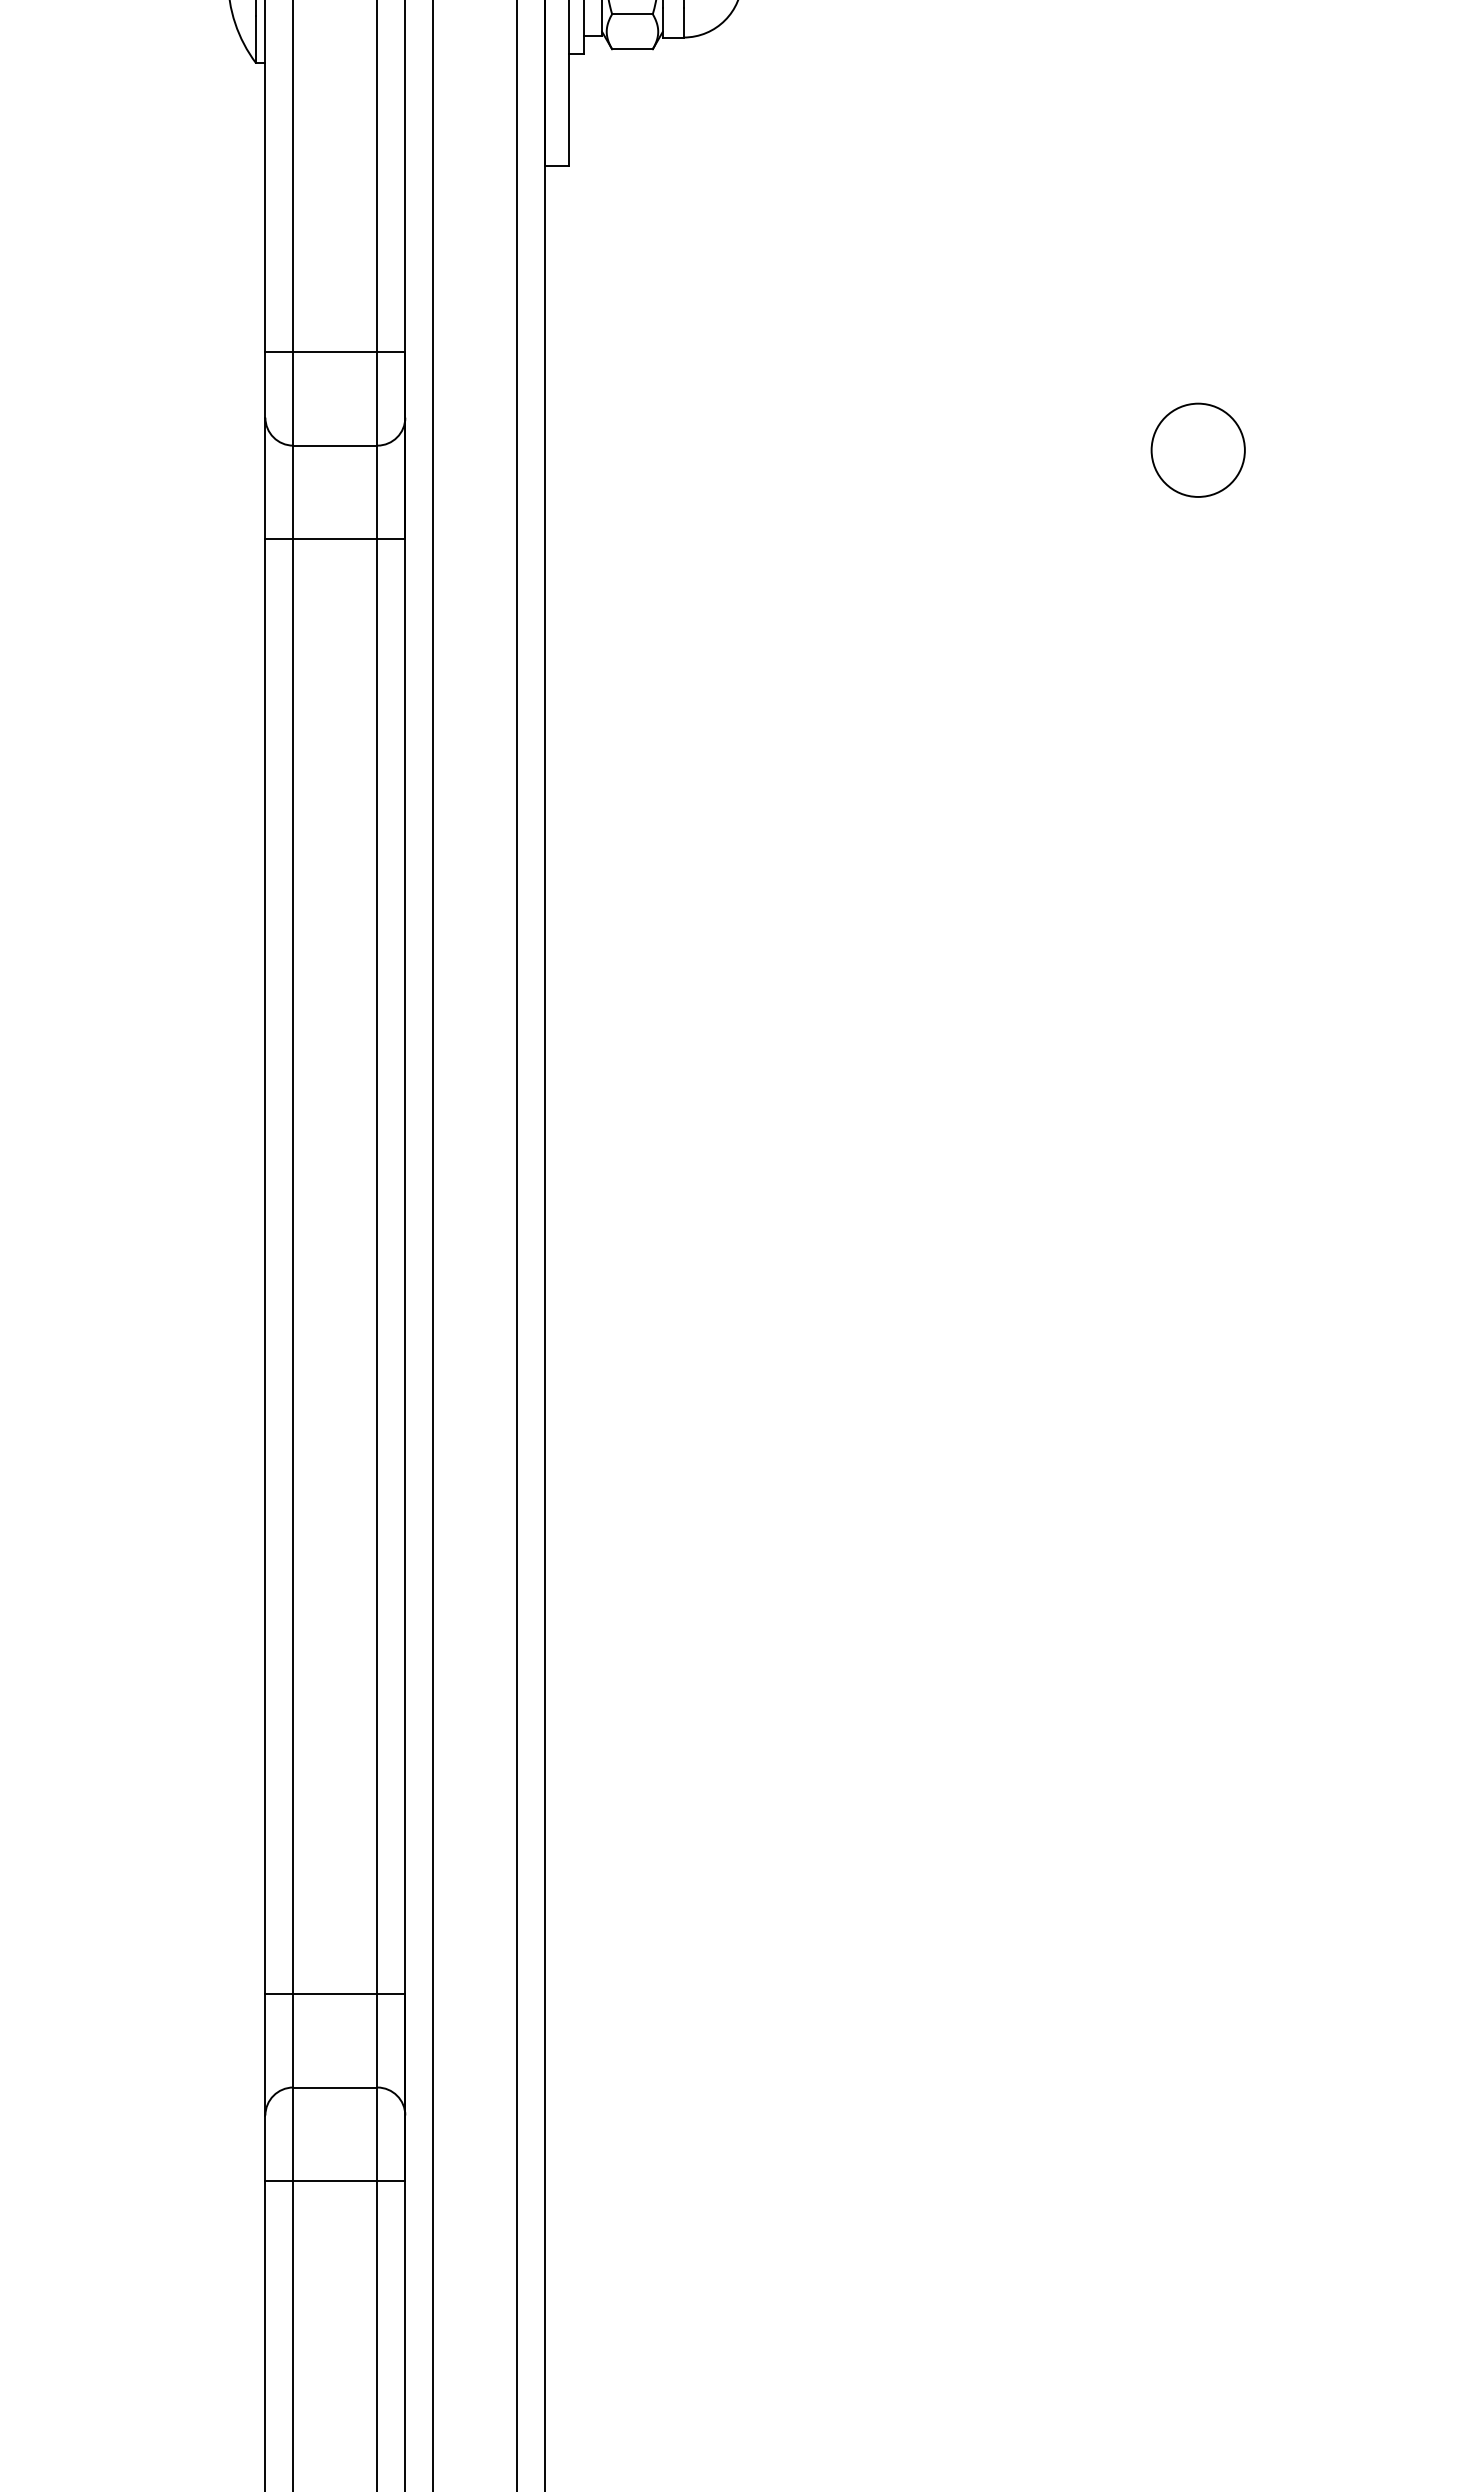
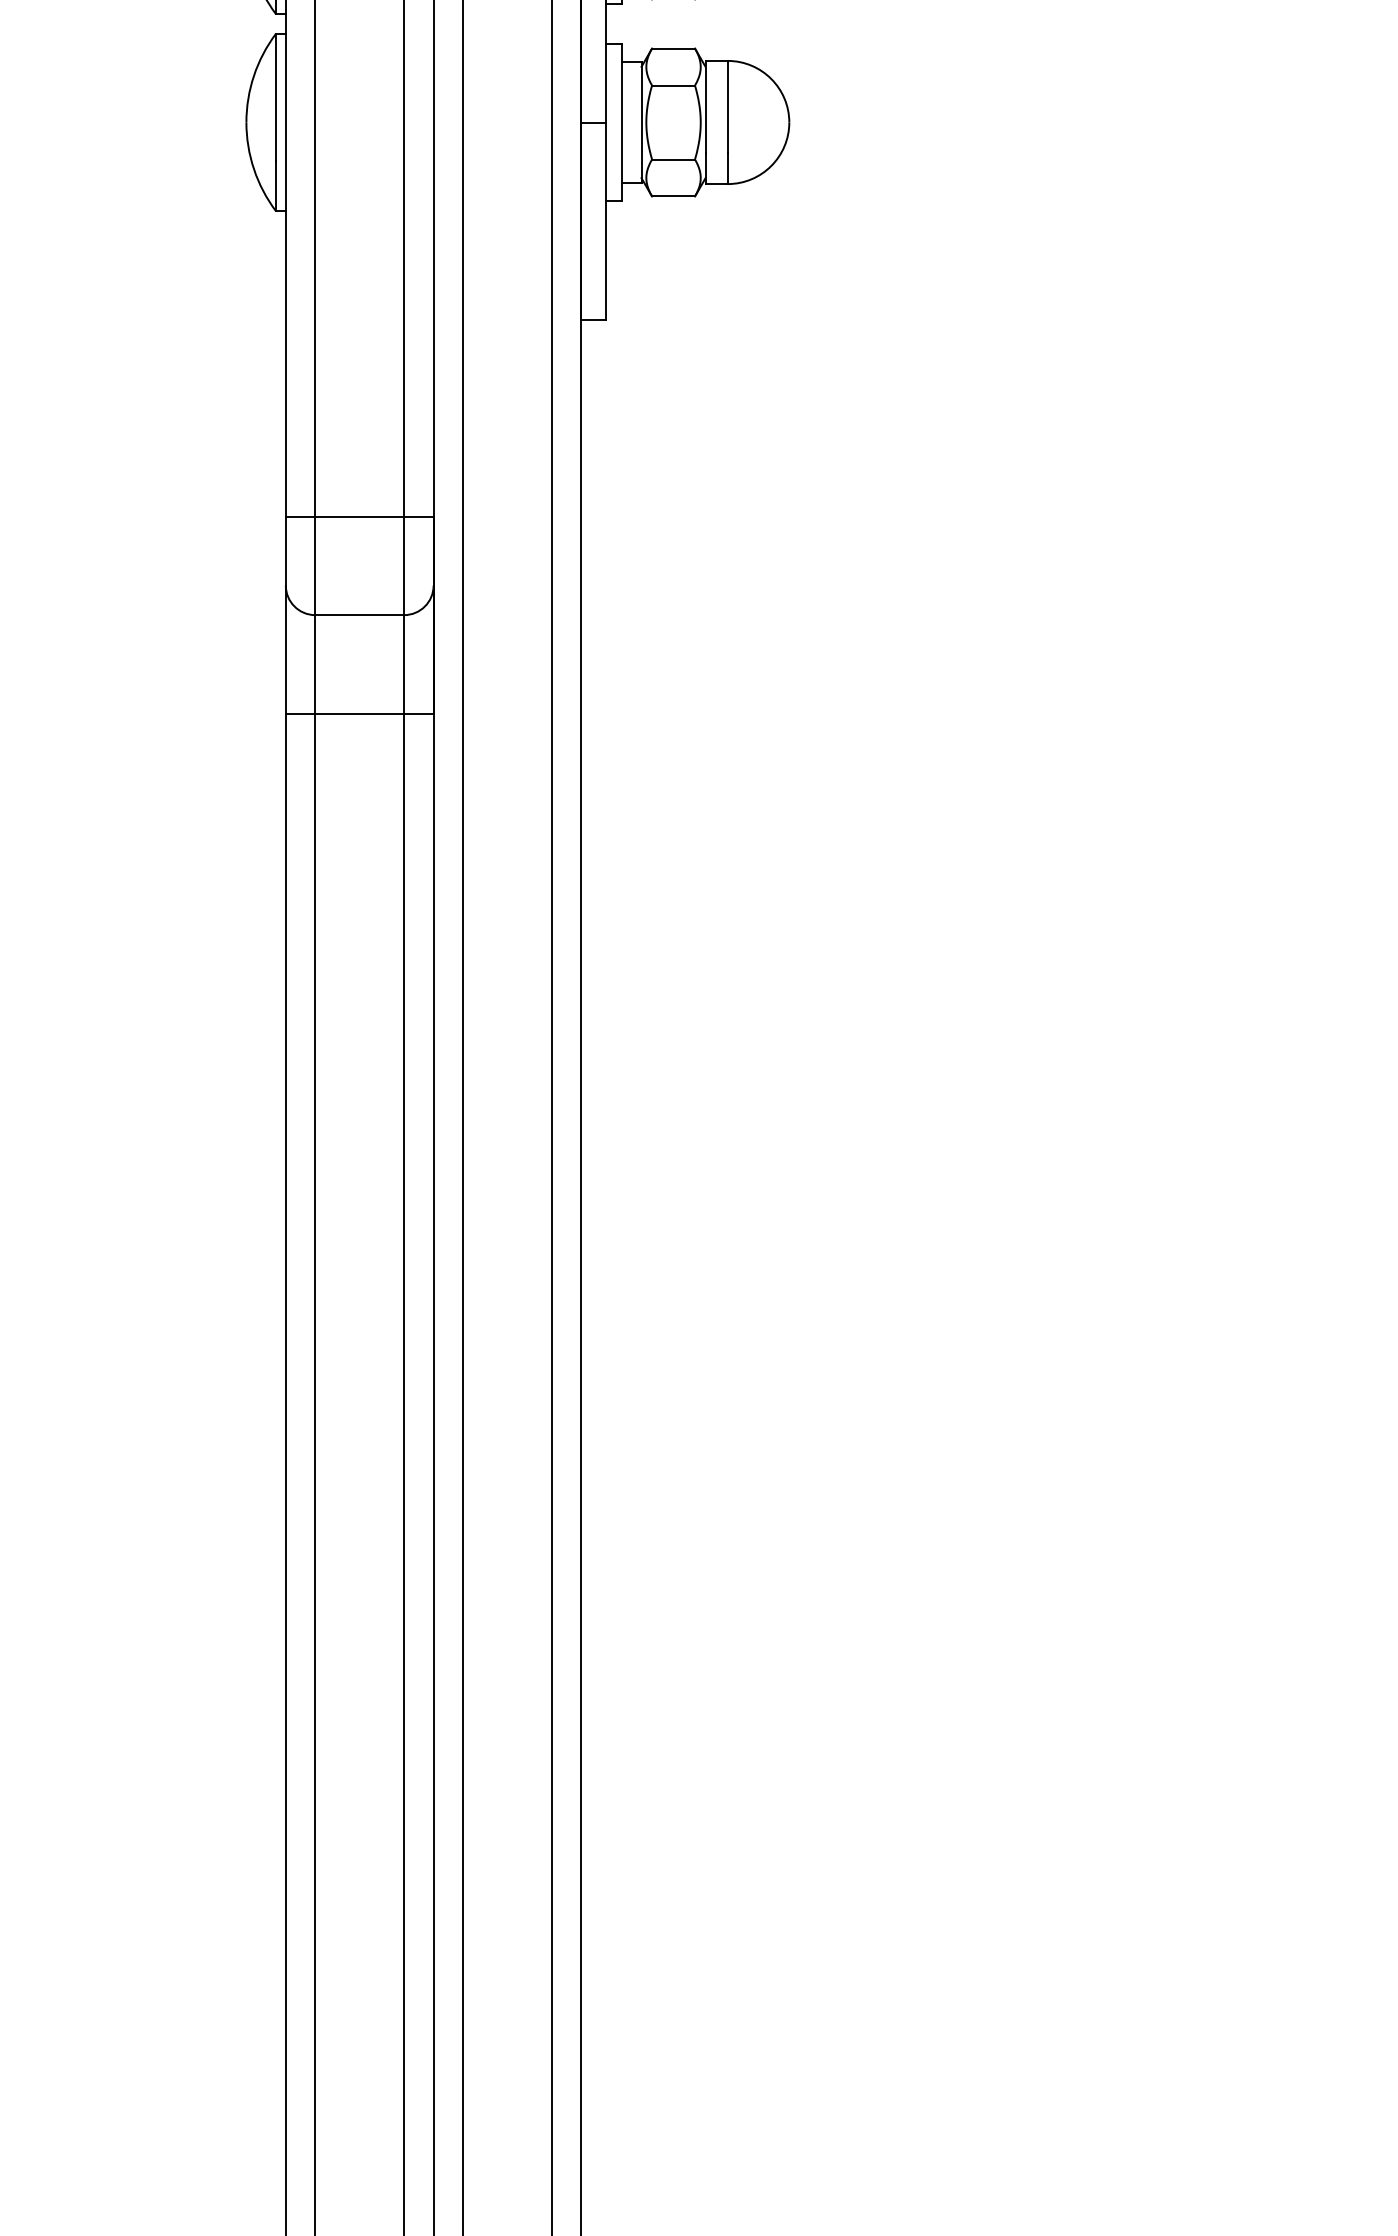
circle: (1197, 449) -> (1270, 619), removed

